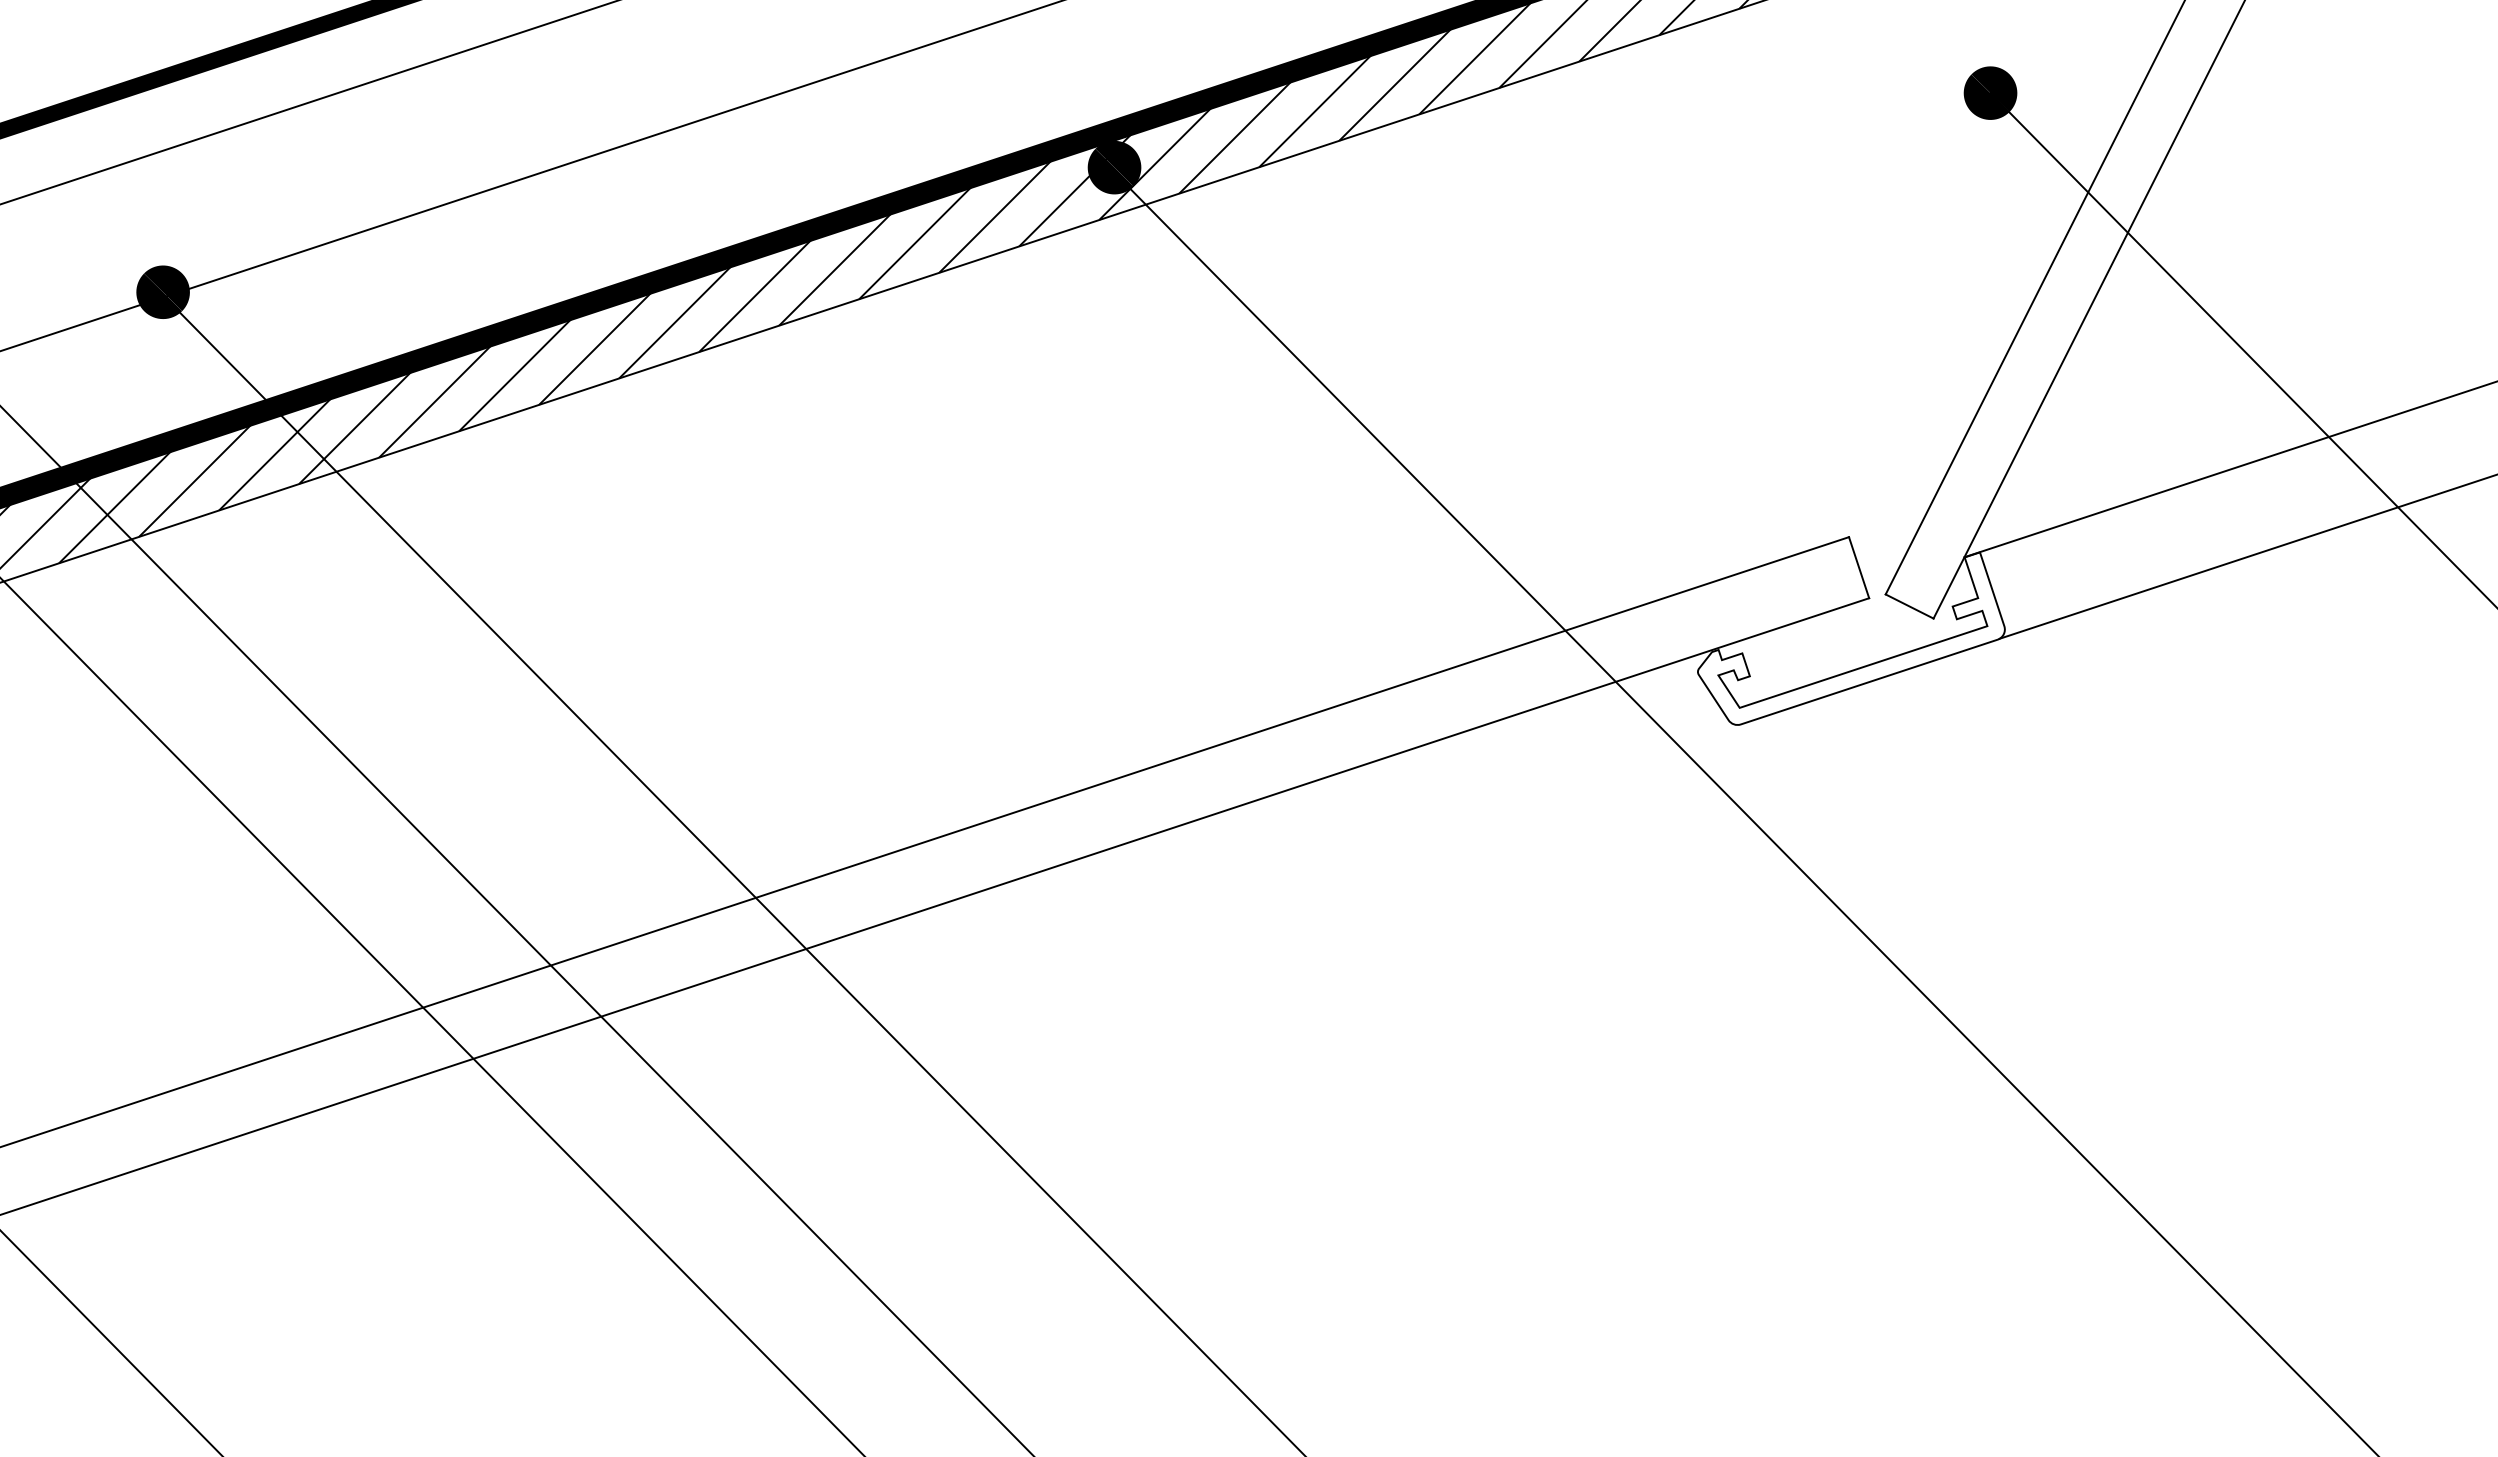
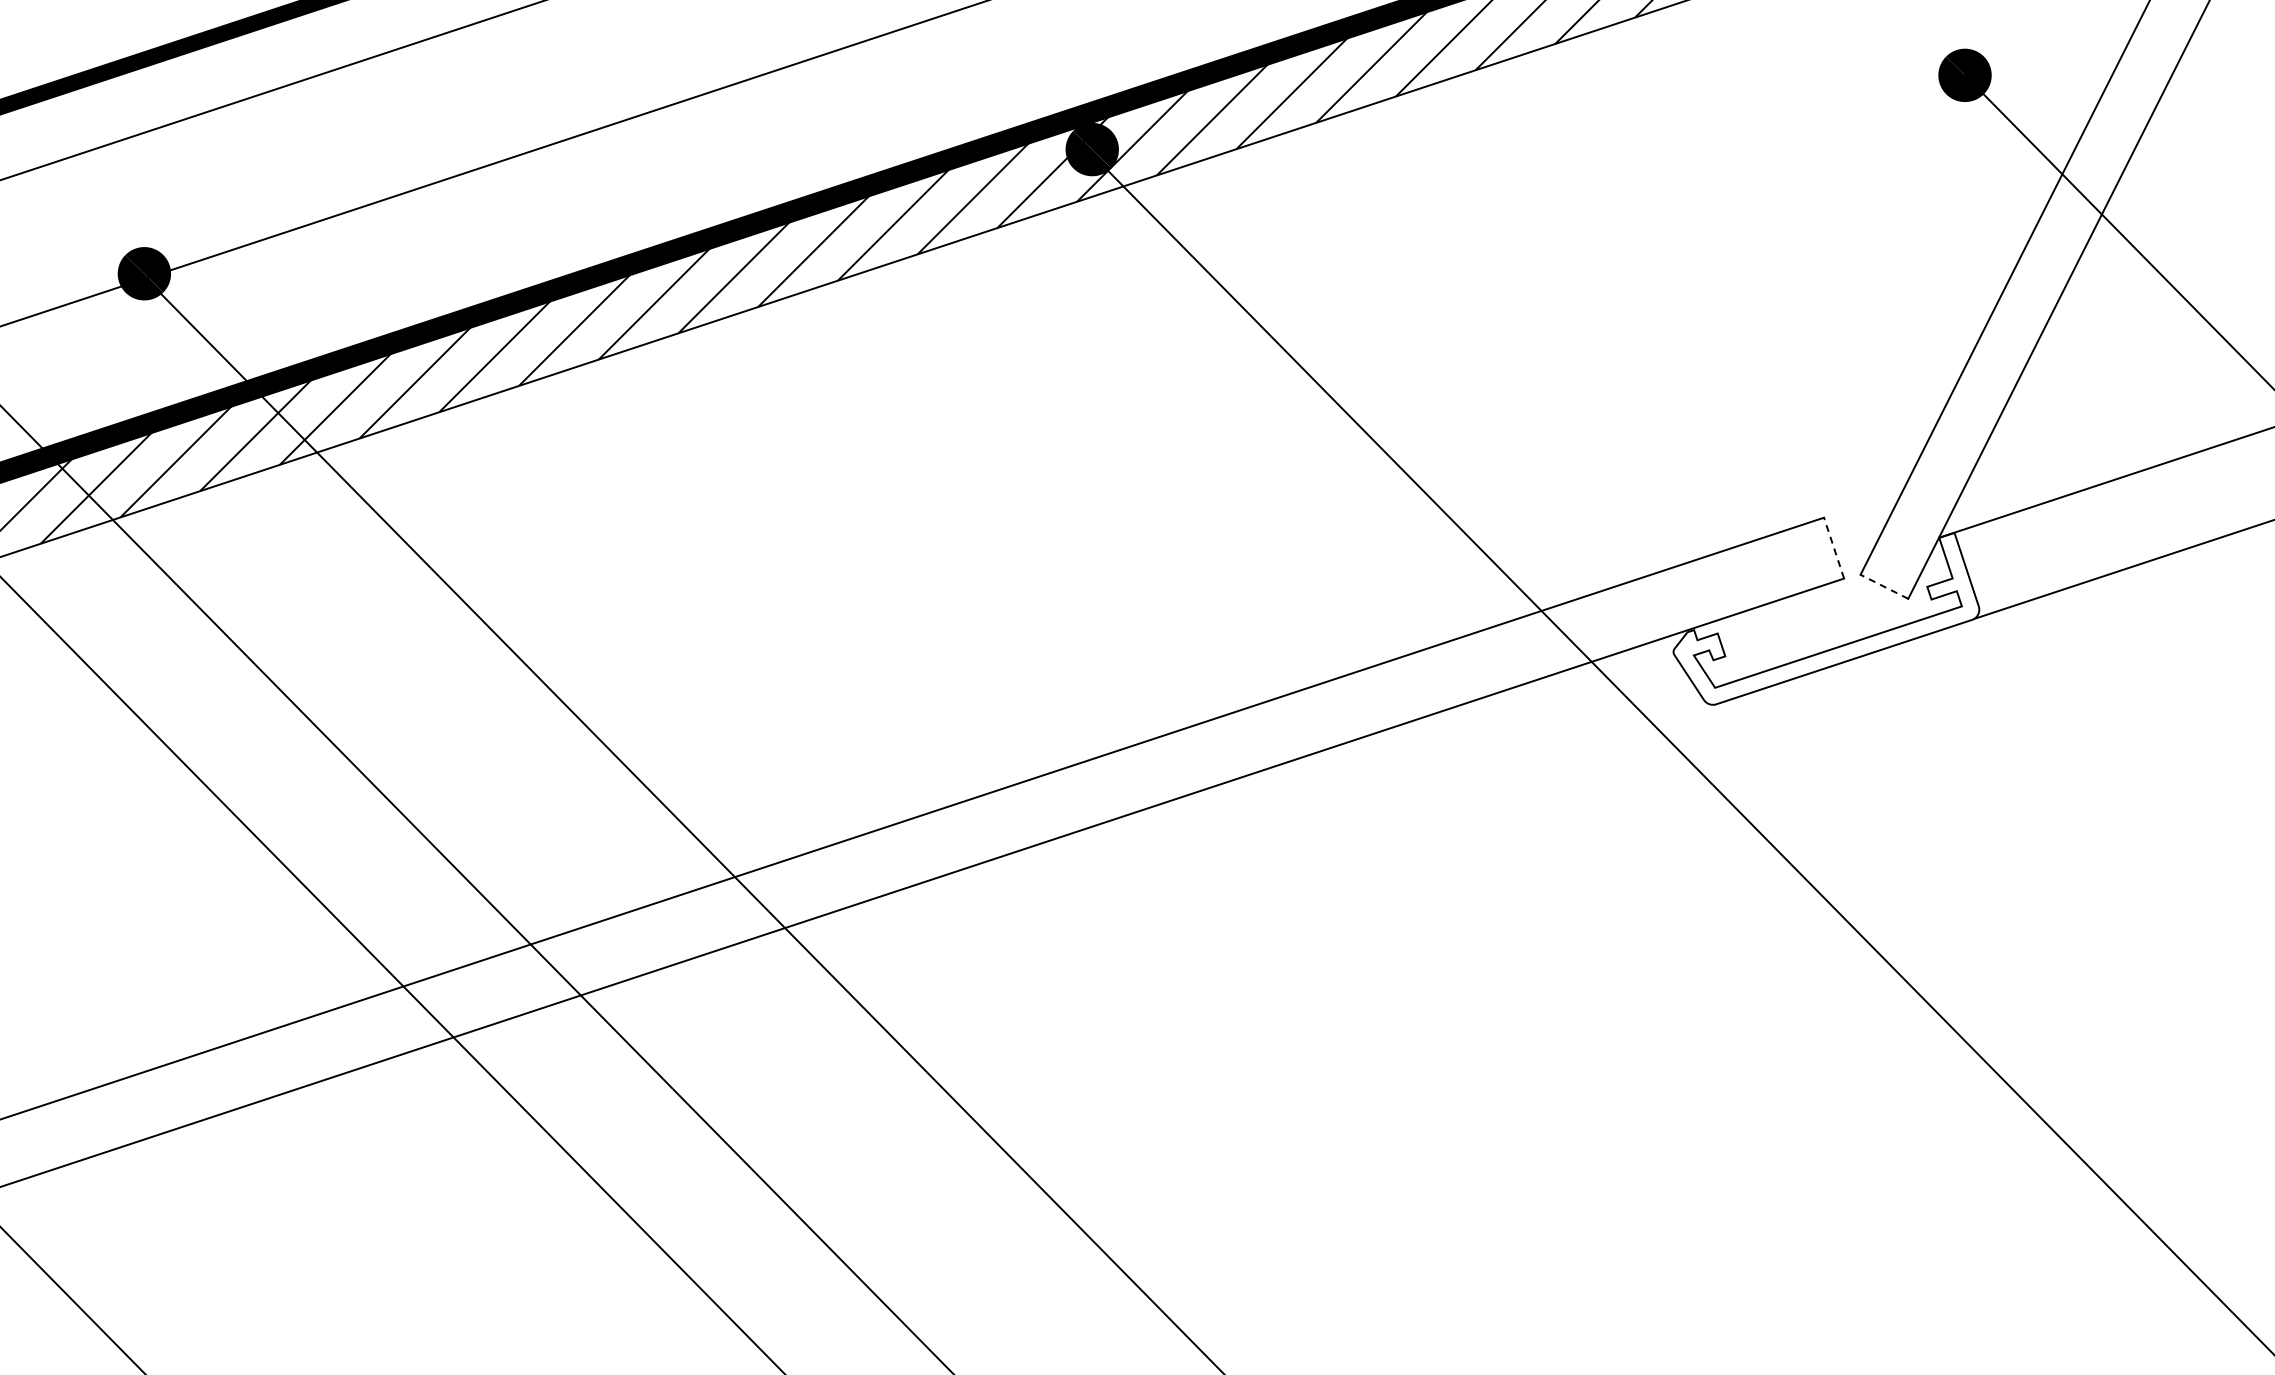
line: (1858, 567) -> (1833, 547), solid -> dashed
line: (1909, 606) -> (1884, 586), solid -> dashed

